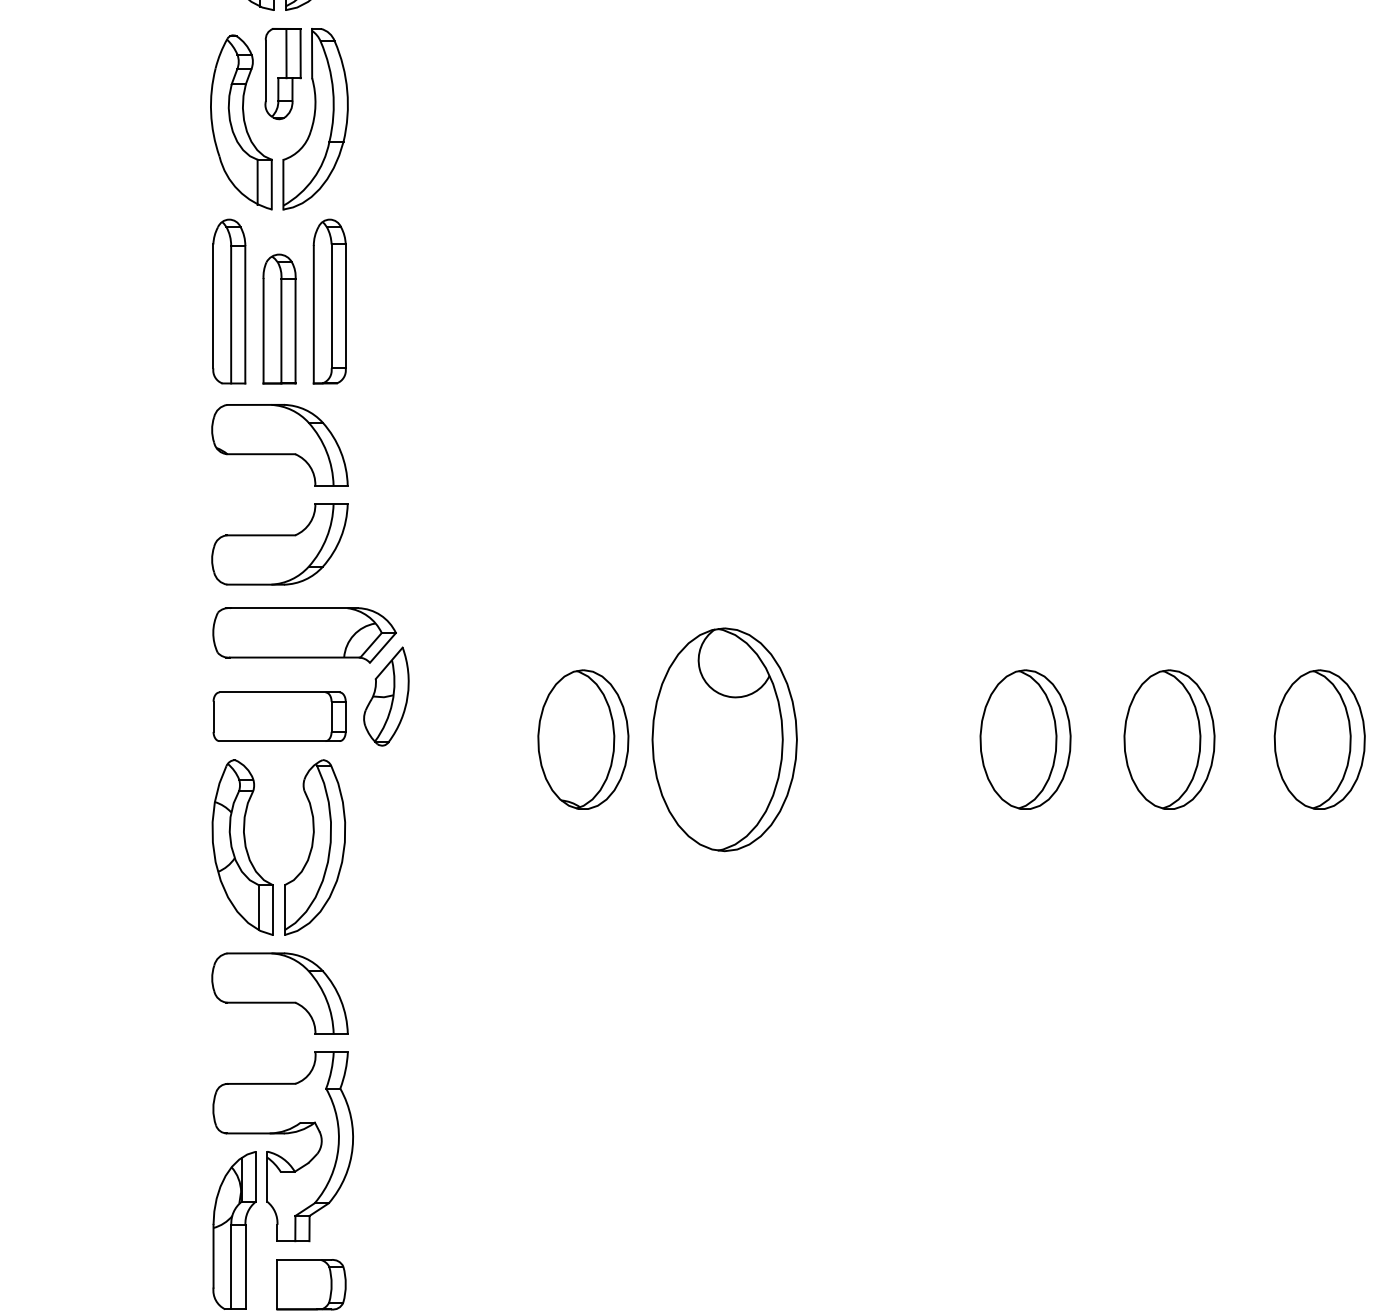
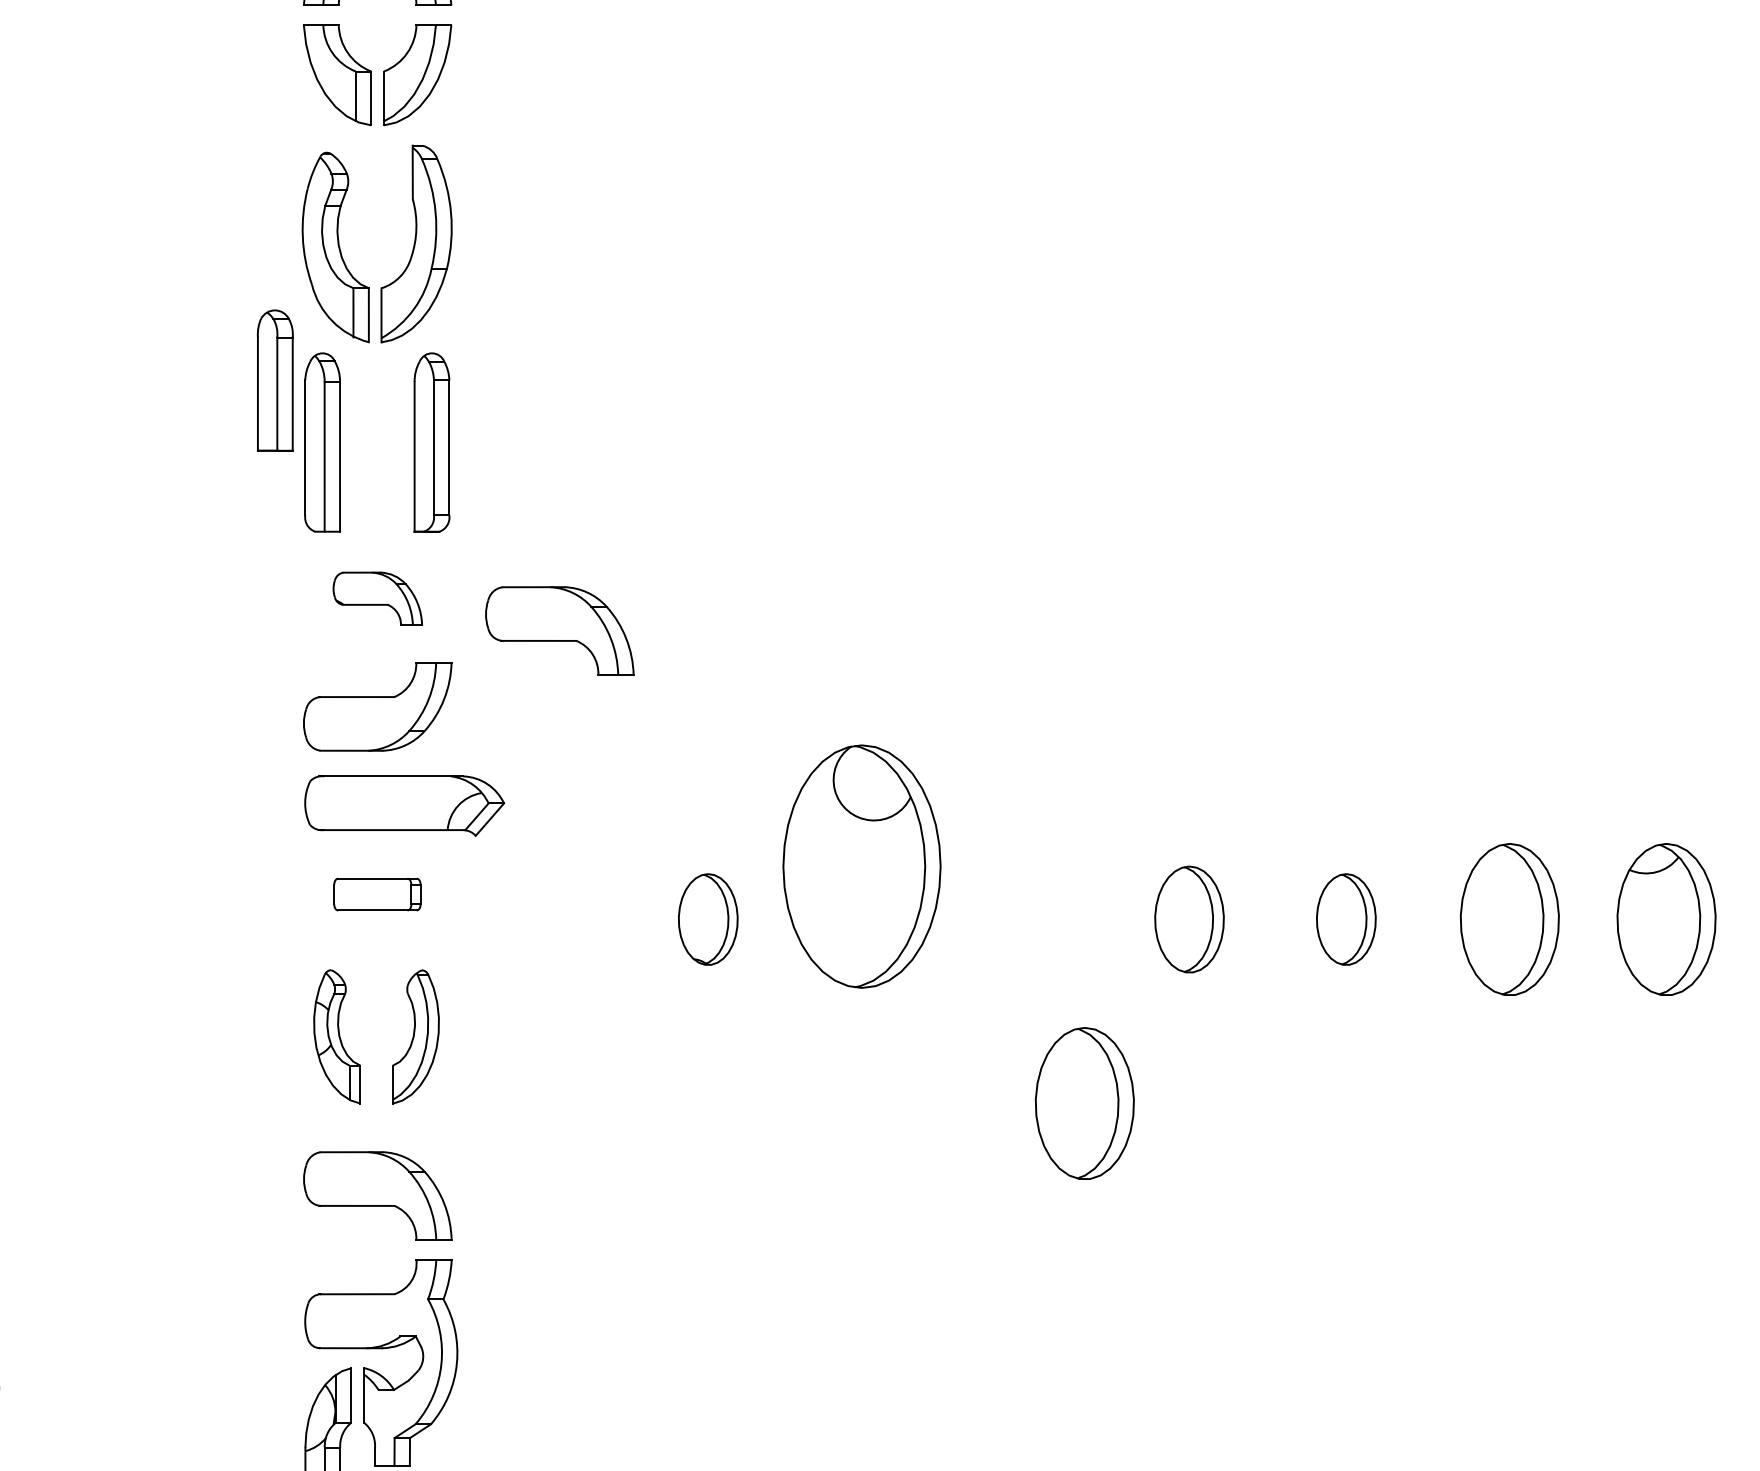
part: (283, 73) -> (381, 194), removed
part: (278, 318) -> (274, 380), moved
part: (279, 444) -> (377, 598), size x0.6
part: (446, 474) -> (559, 630), added
part: (386, 696) -> (493, 872), removed
part: (279, 716) -> (377, 894), size x0.6
part: (583, 739) -> (708, 919), size x0.6
part: (724, 739) -> (861, 866), moved
part: (1025, 739) -> (1189, 919), size x0.7
part: (1169, 739) -> (1346, 919), size x0.6
part: (242, 847) -> (336, 1036), size x0.7
part: (314, 847) -> (415, 1036), size x0.7
part: (929, 908) -> (1084, 1103), added

